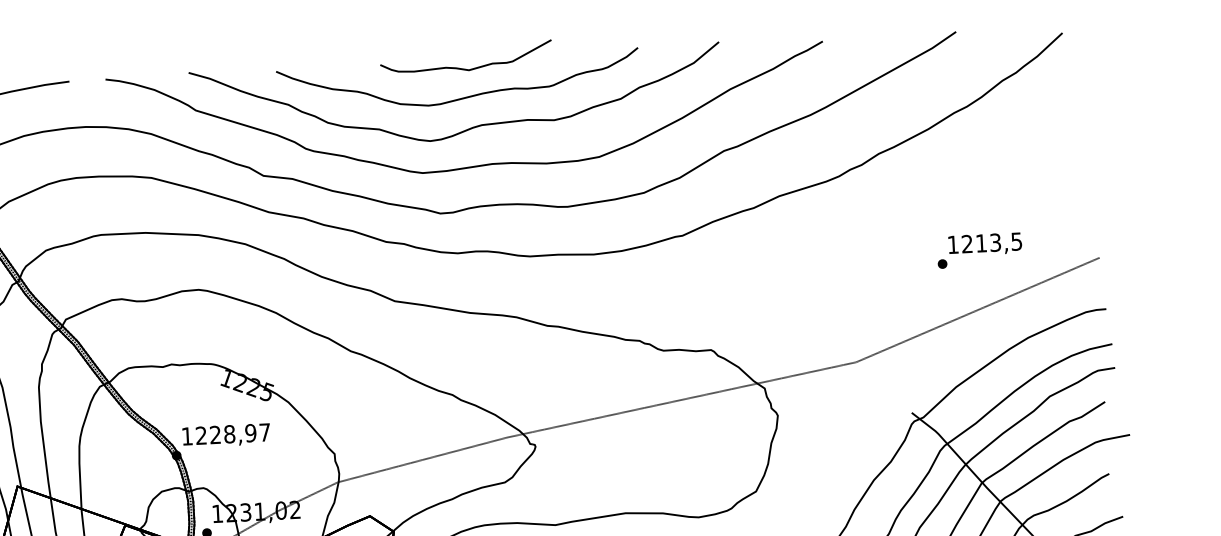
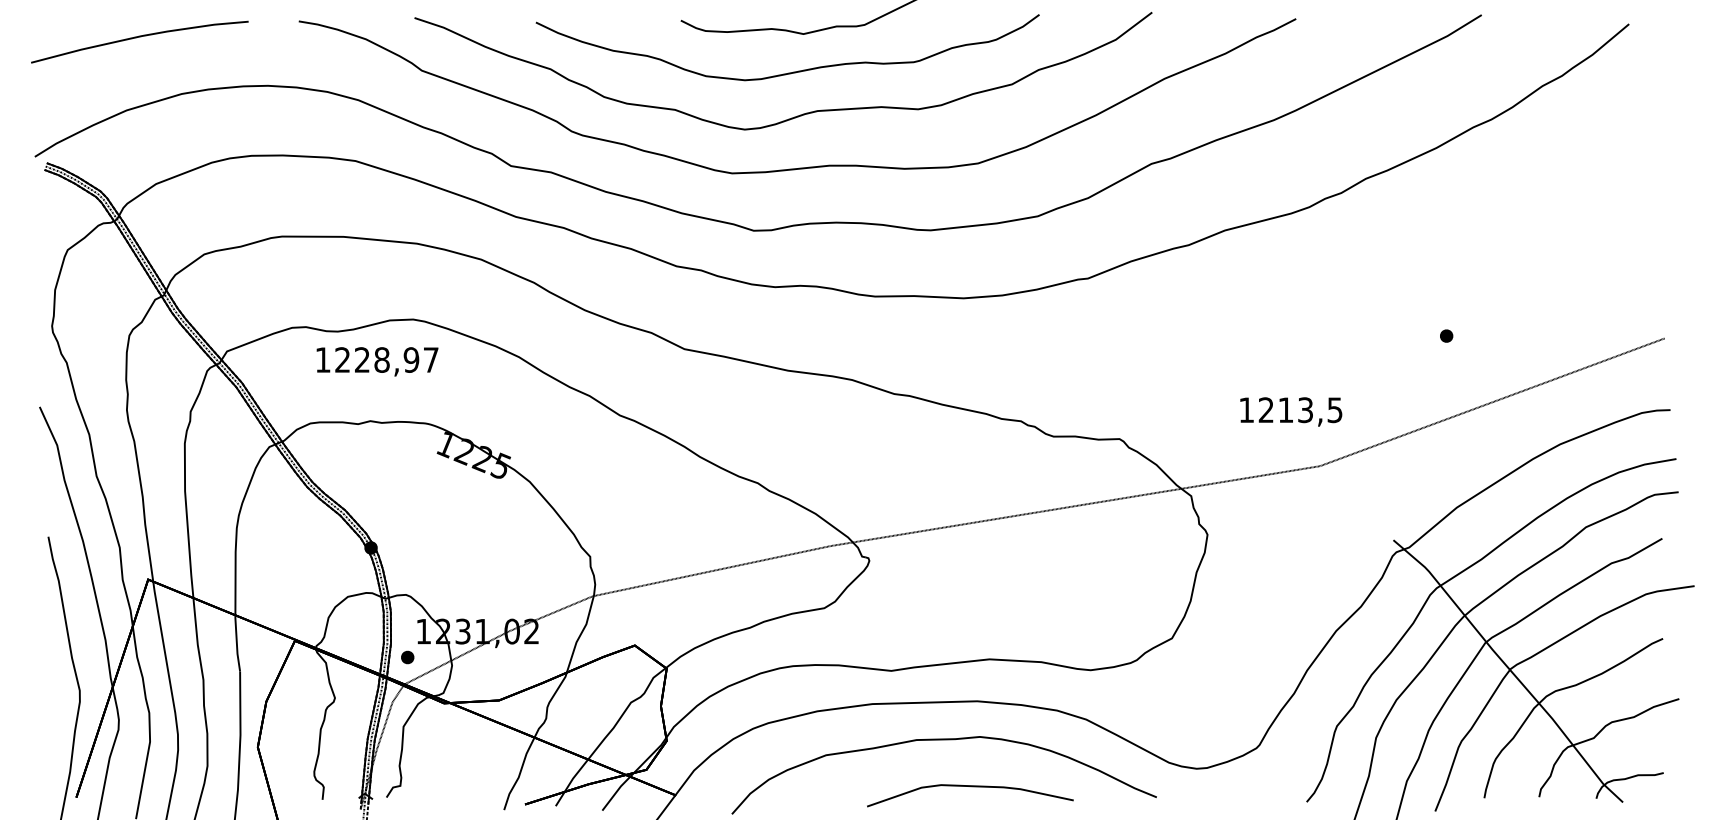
text: (985, 244) -> (1291, 411), moved
text: (226, 435) -> (377, 361), moved

